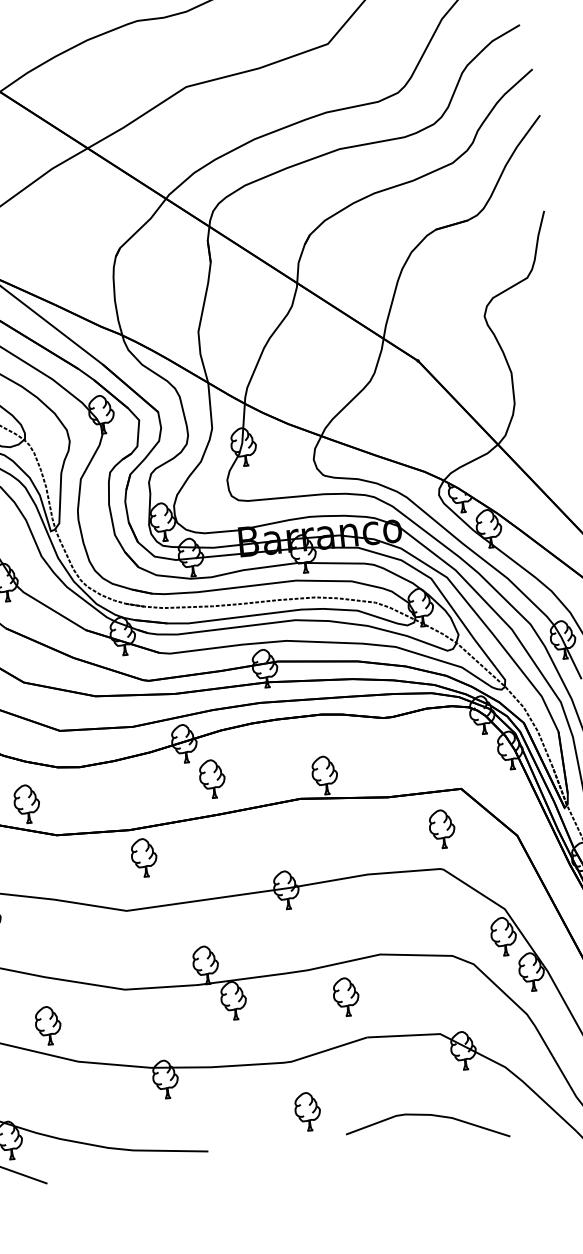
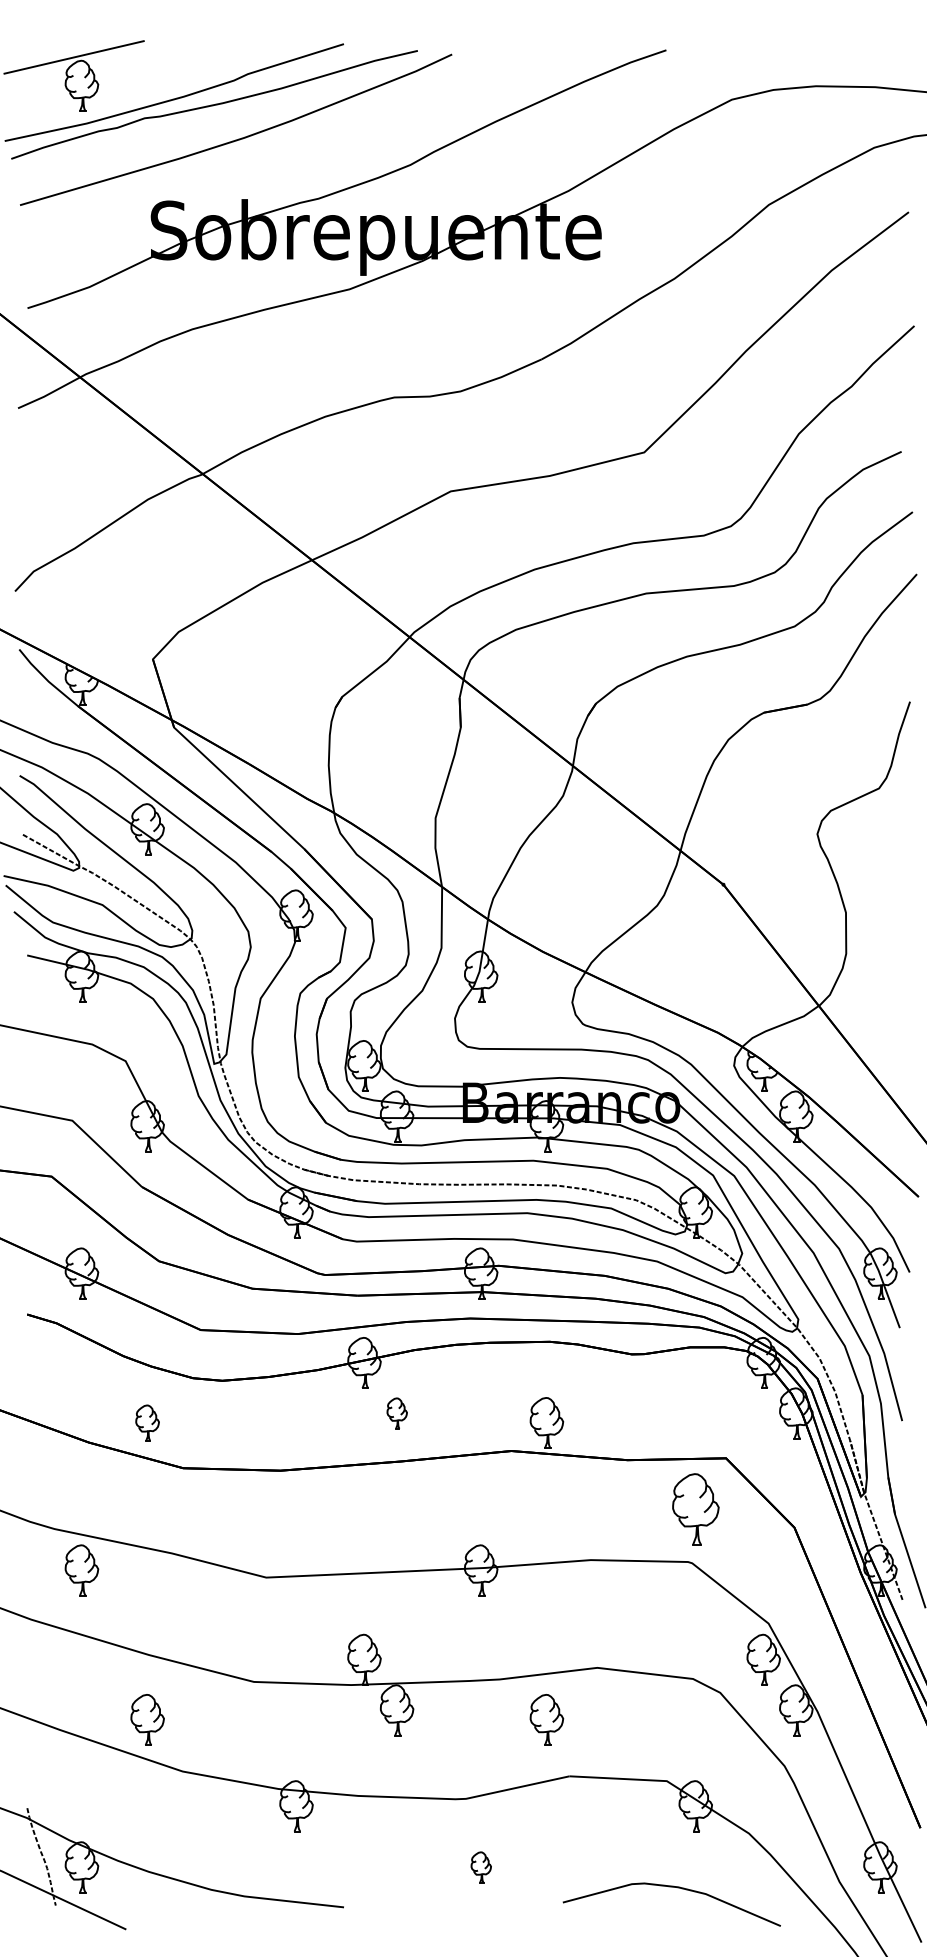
part: (212, 779) -> (397, 1413), size x0.6
part: (26, 803) -> (147, 1422), size x0.7
part: (442, 829) -> (695, 1509), size x1.4
part: (144, 857) -> (296, 1509), removed
part: (308, 1111) -> (481, 1867), size x0.6
curve: (425, 1115) -> (671, 1887), moved

